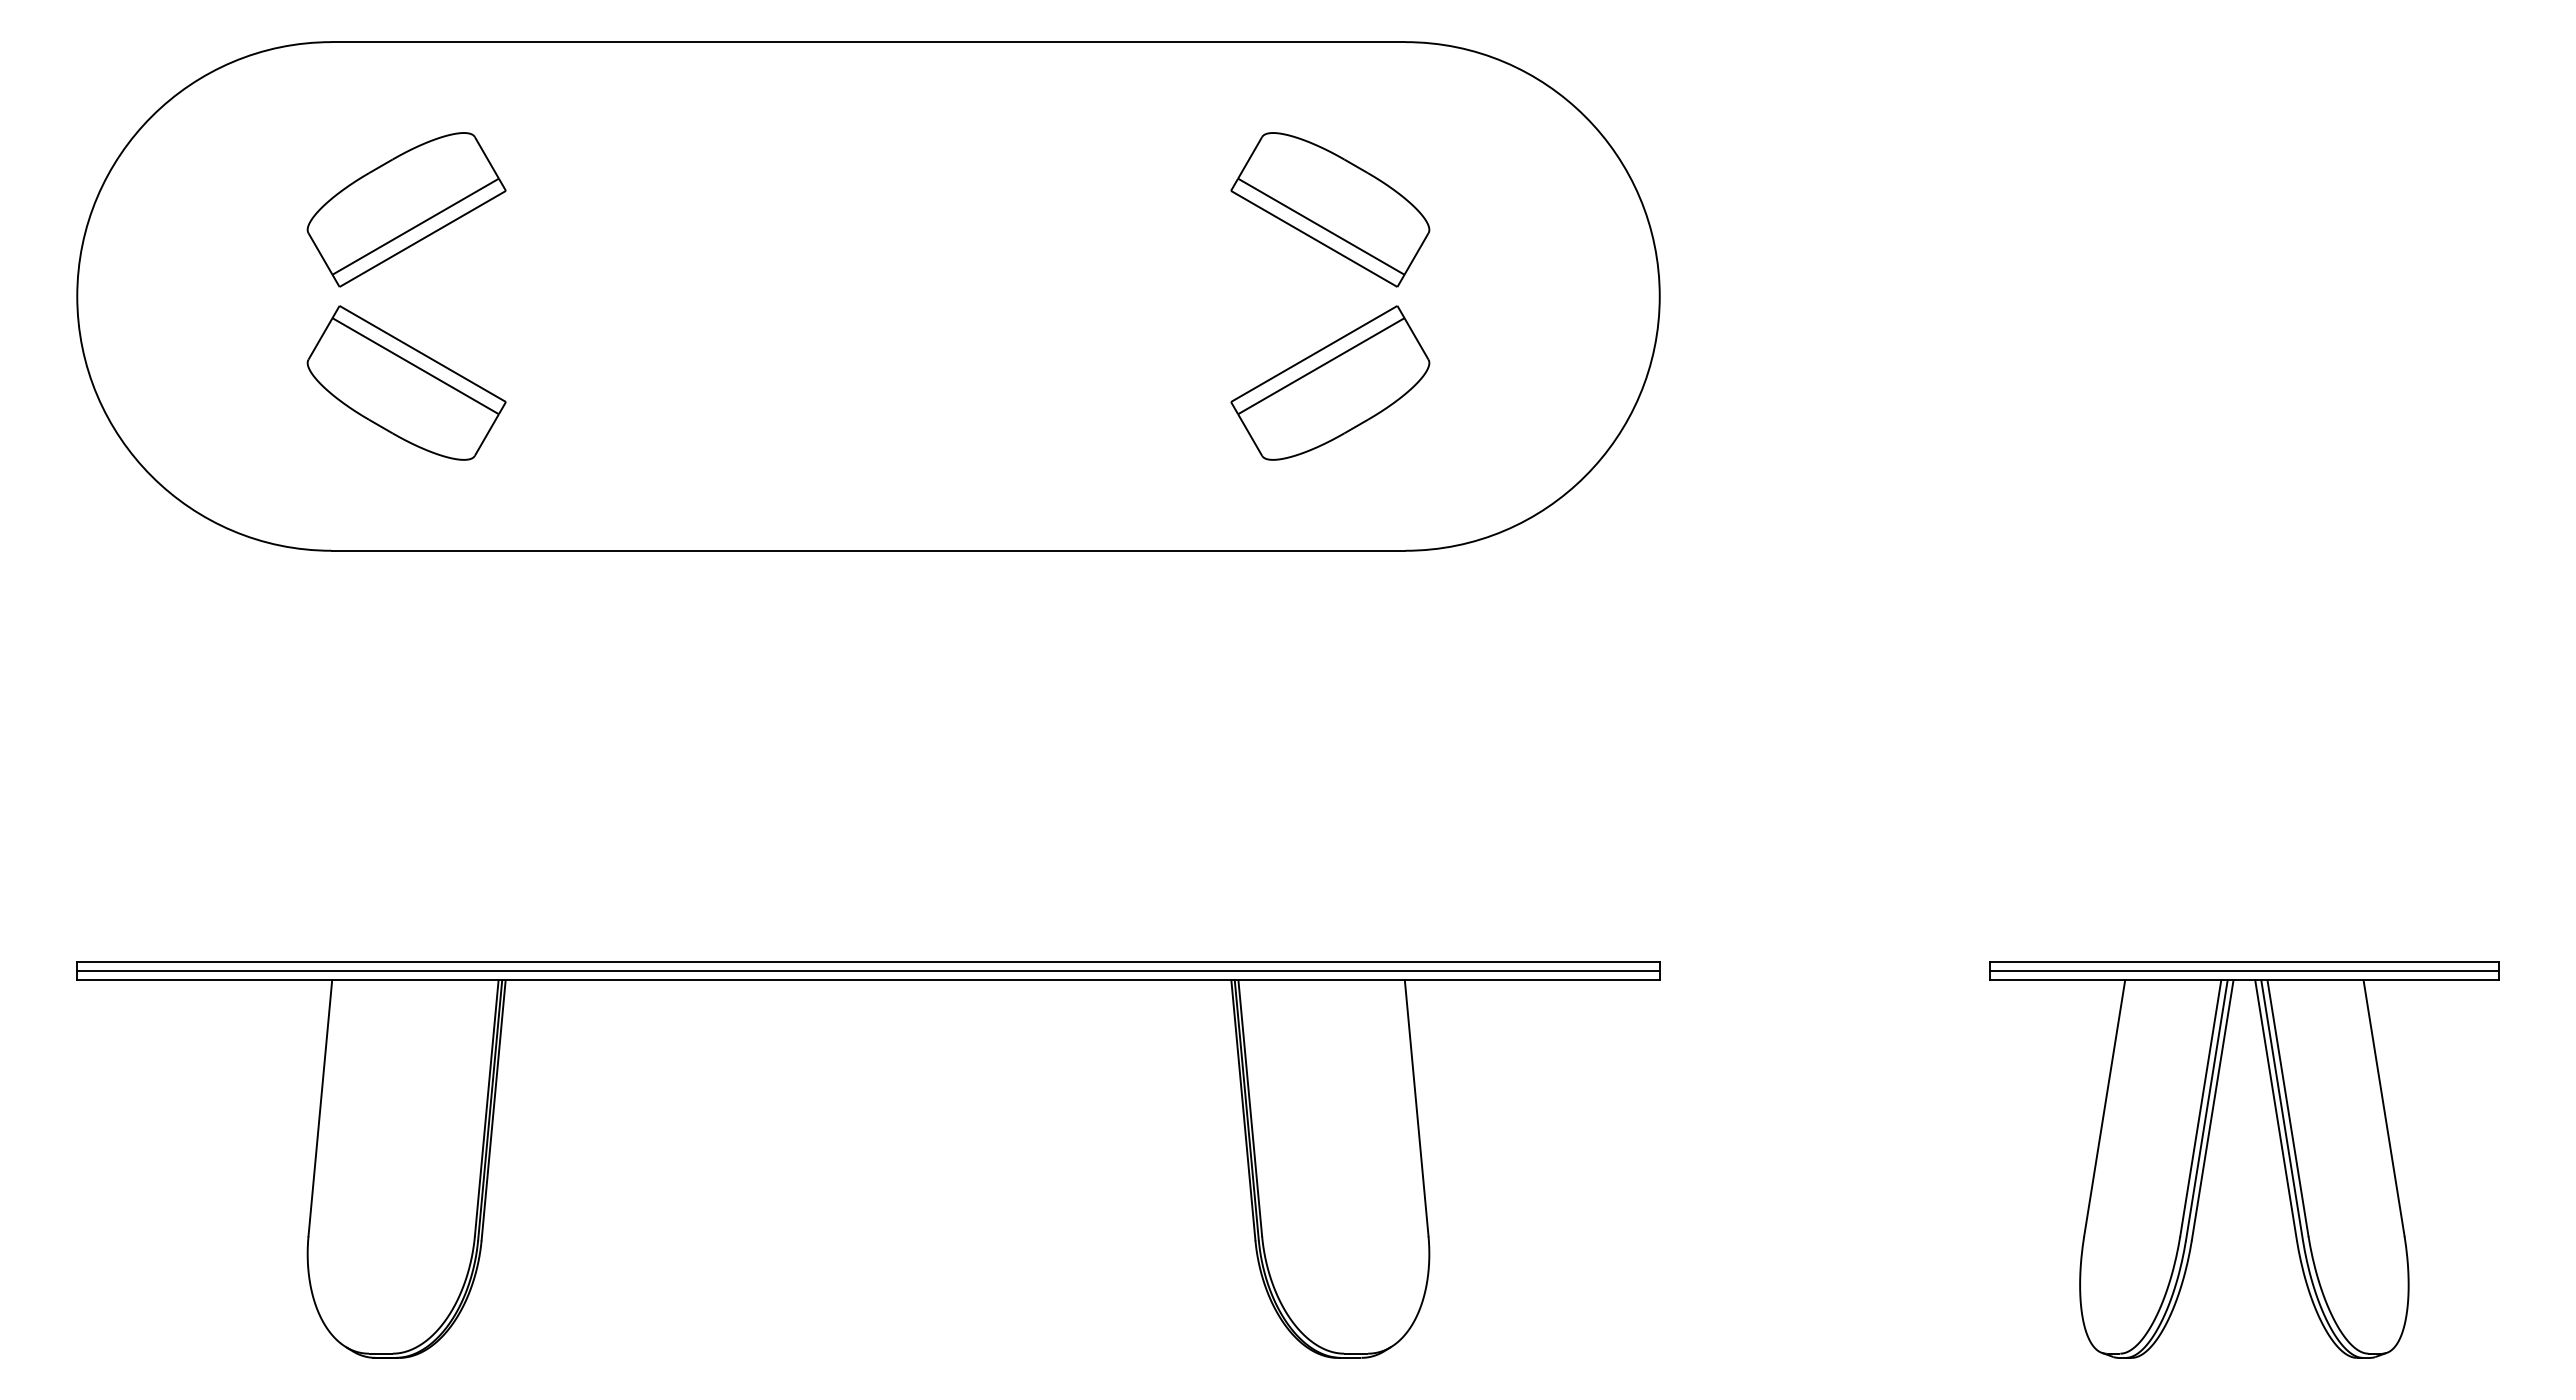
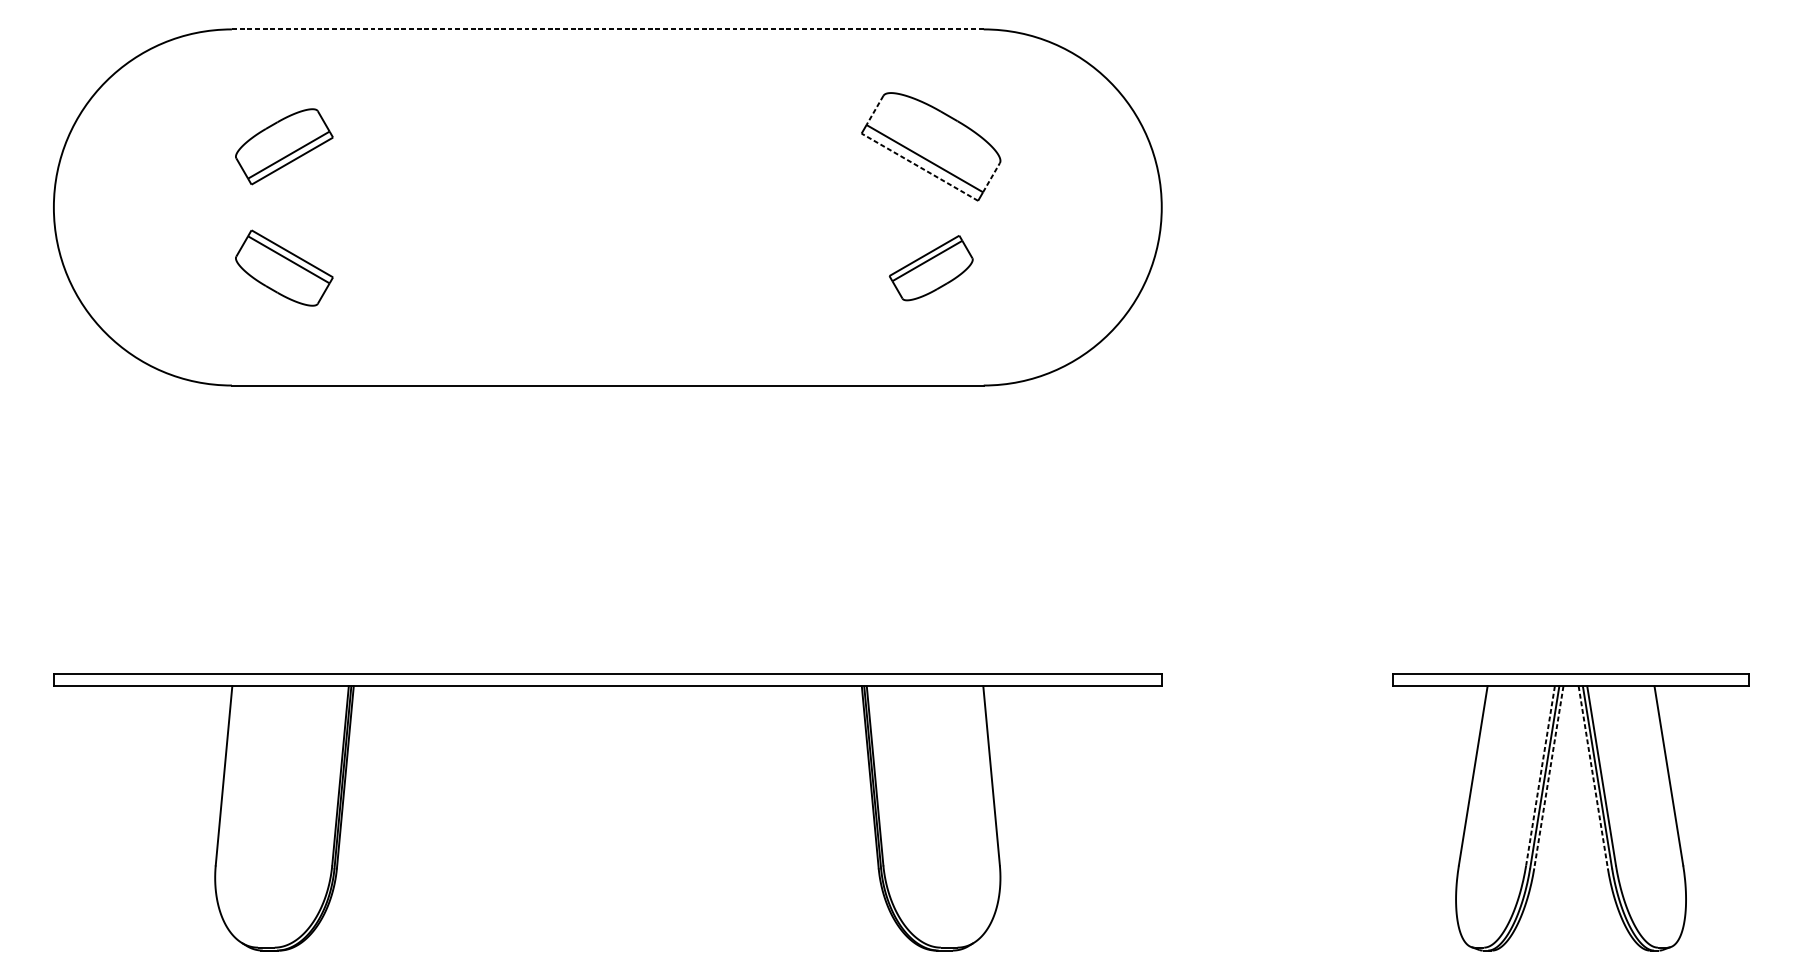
line: (868, 42) -> (607, 29), solid -> dashed
line: (1250, 157) -> (875, 110), solid -> dashed
part: (406, 209) -> (284, 146), size x0.7
line: (1313, 238) -> (919, 166), solid -> dashed
line: (1416, 253) -> (991, 177), solid -> dashed
part: (406, 382) -> (284, 267), size x0.7
part: (1330, 382) -> (931, 267), size x0.6
line: (868, 971) -> (607, 680), removed
line: (2244, 971) -> (1571, 680), removed
line: (2200, 1108) -> (1540, 775), solid -> dashed
line: (2212, 1110) -> (1548, 777), solid -> dashed
line: (2276, 1110) -> (1593, 777), solid -> dashed

